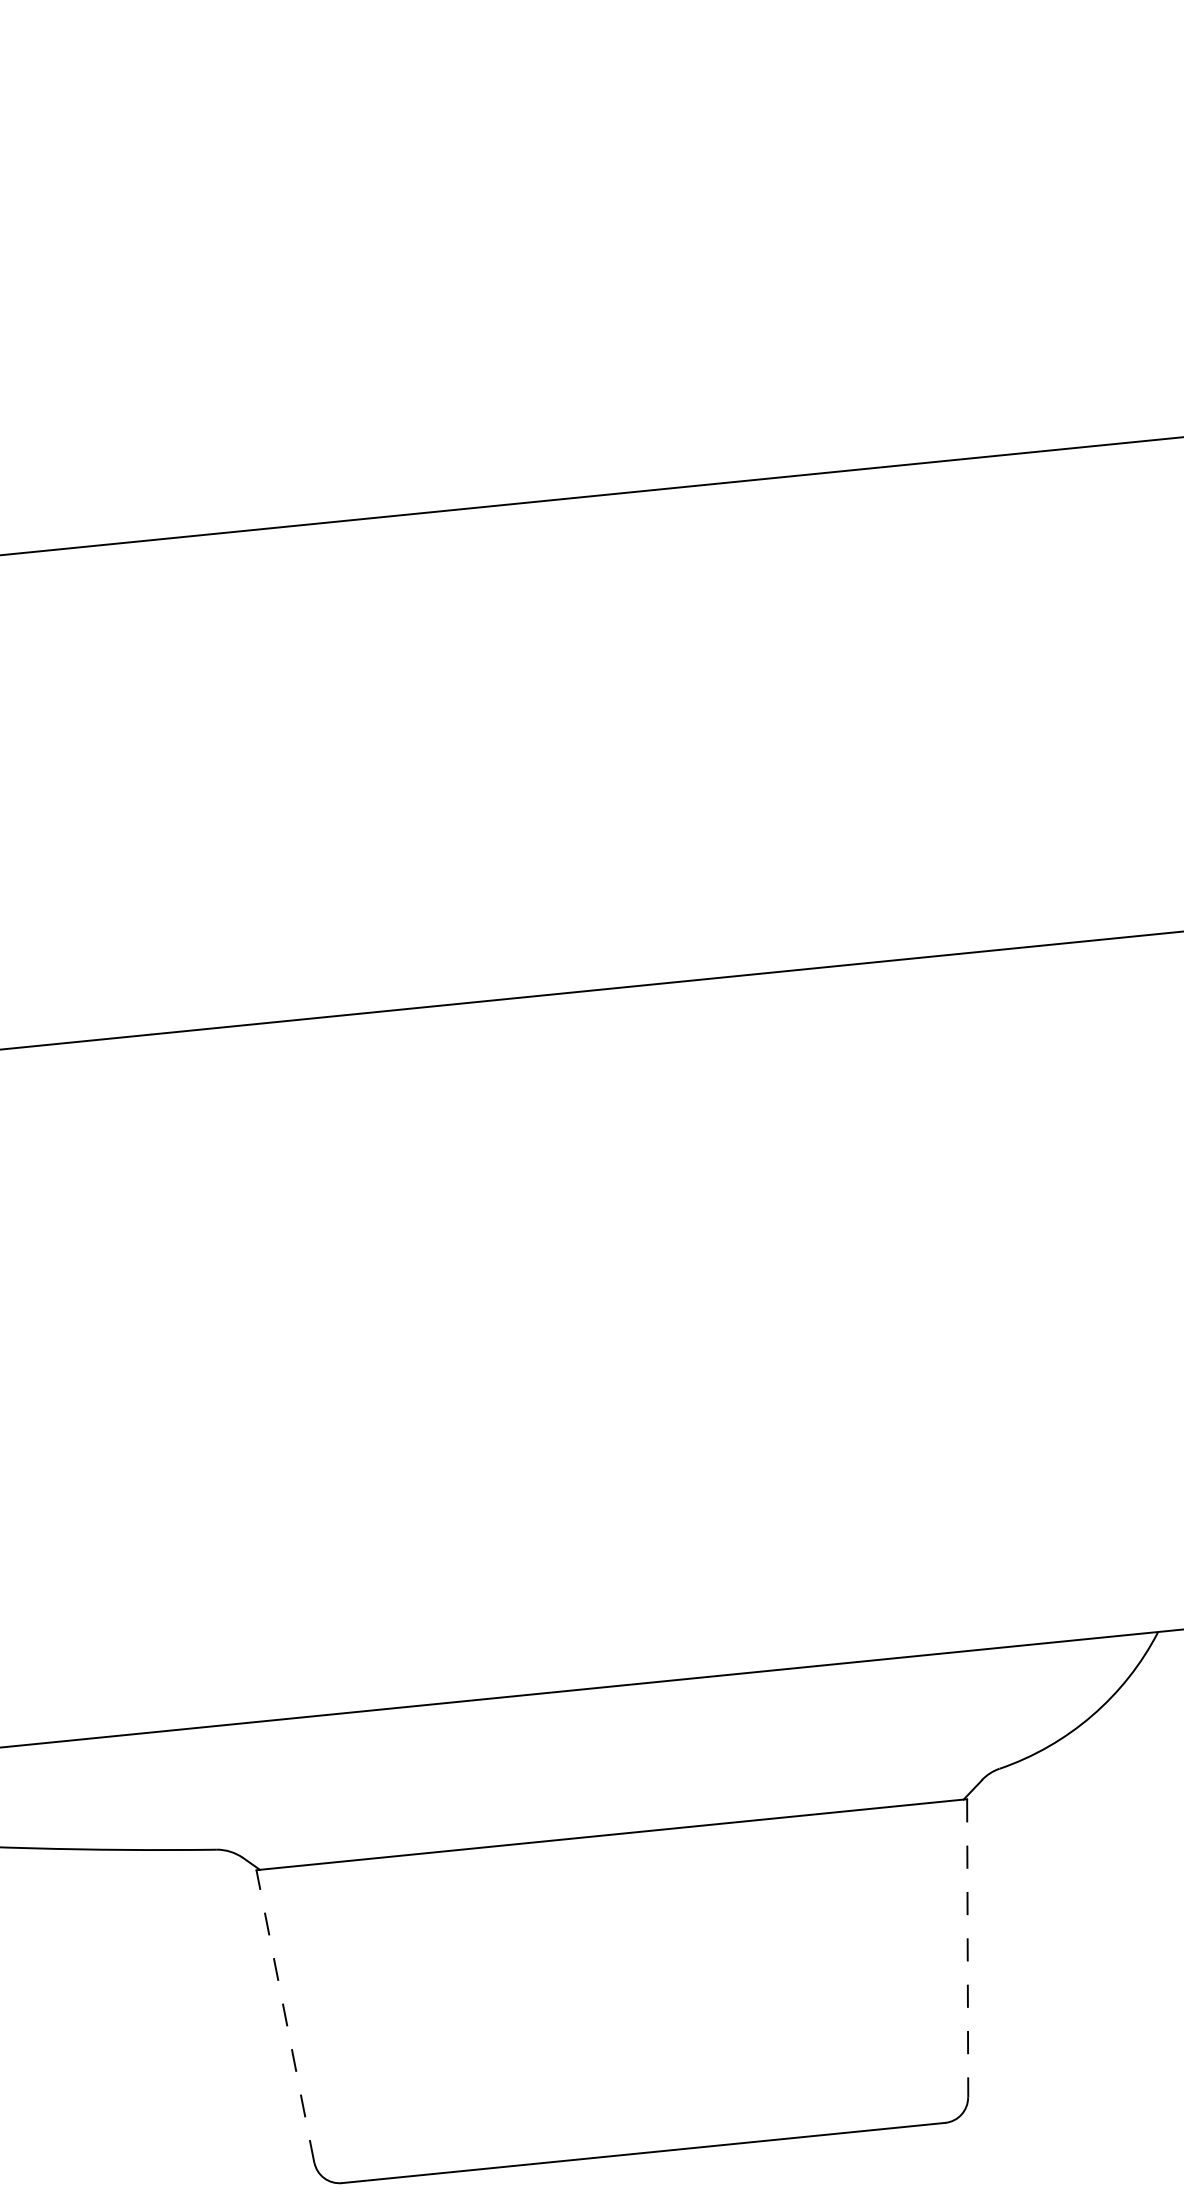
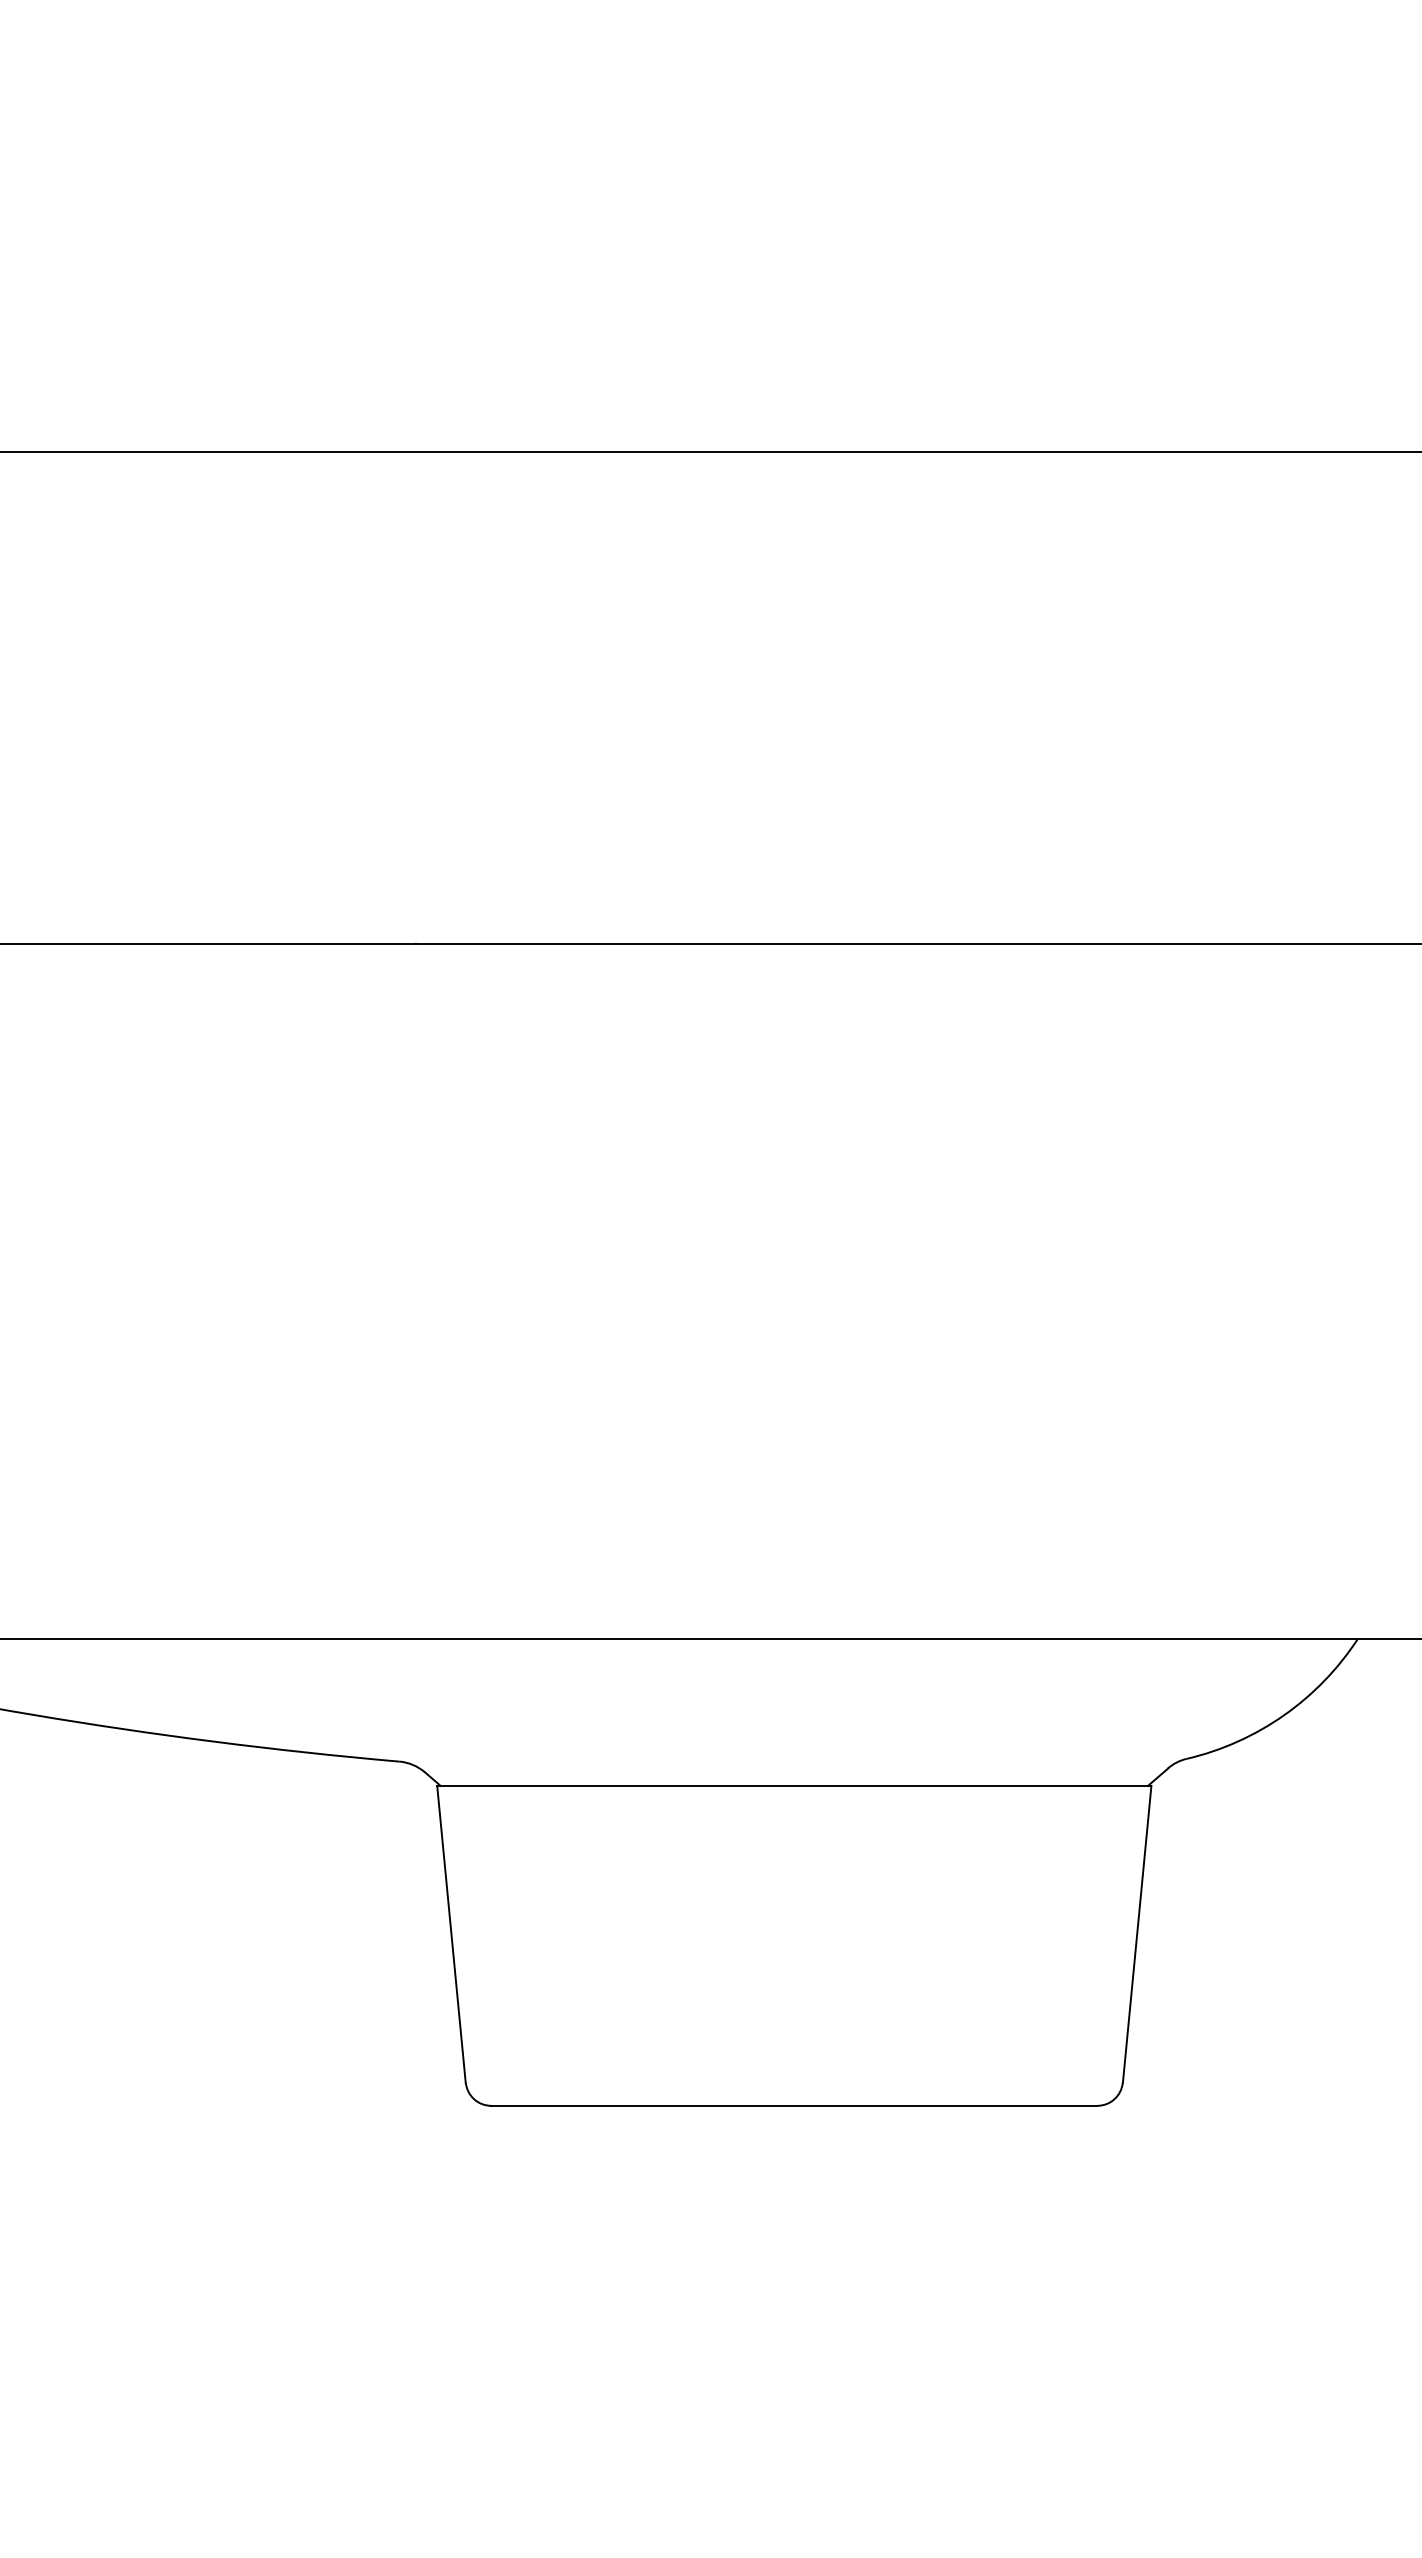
line: (968, 1948) -> (1137, 1934), dashed -> solid
line: (285, 2015) -> (451, 1933), dashed -> solid

